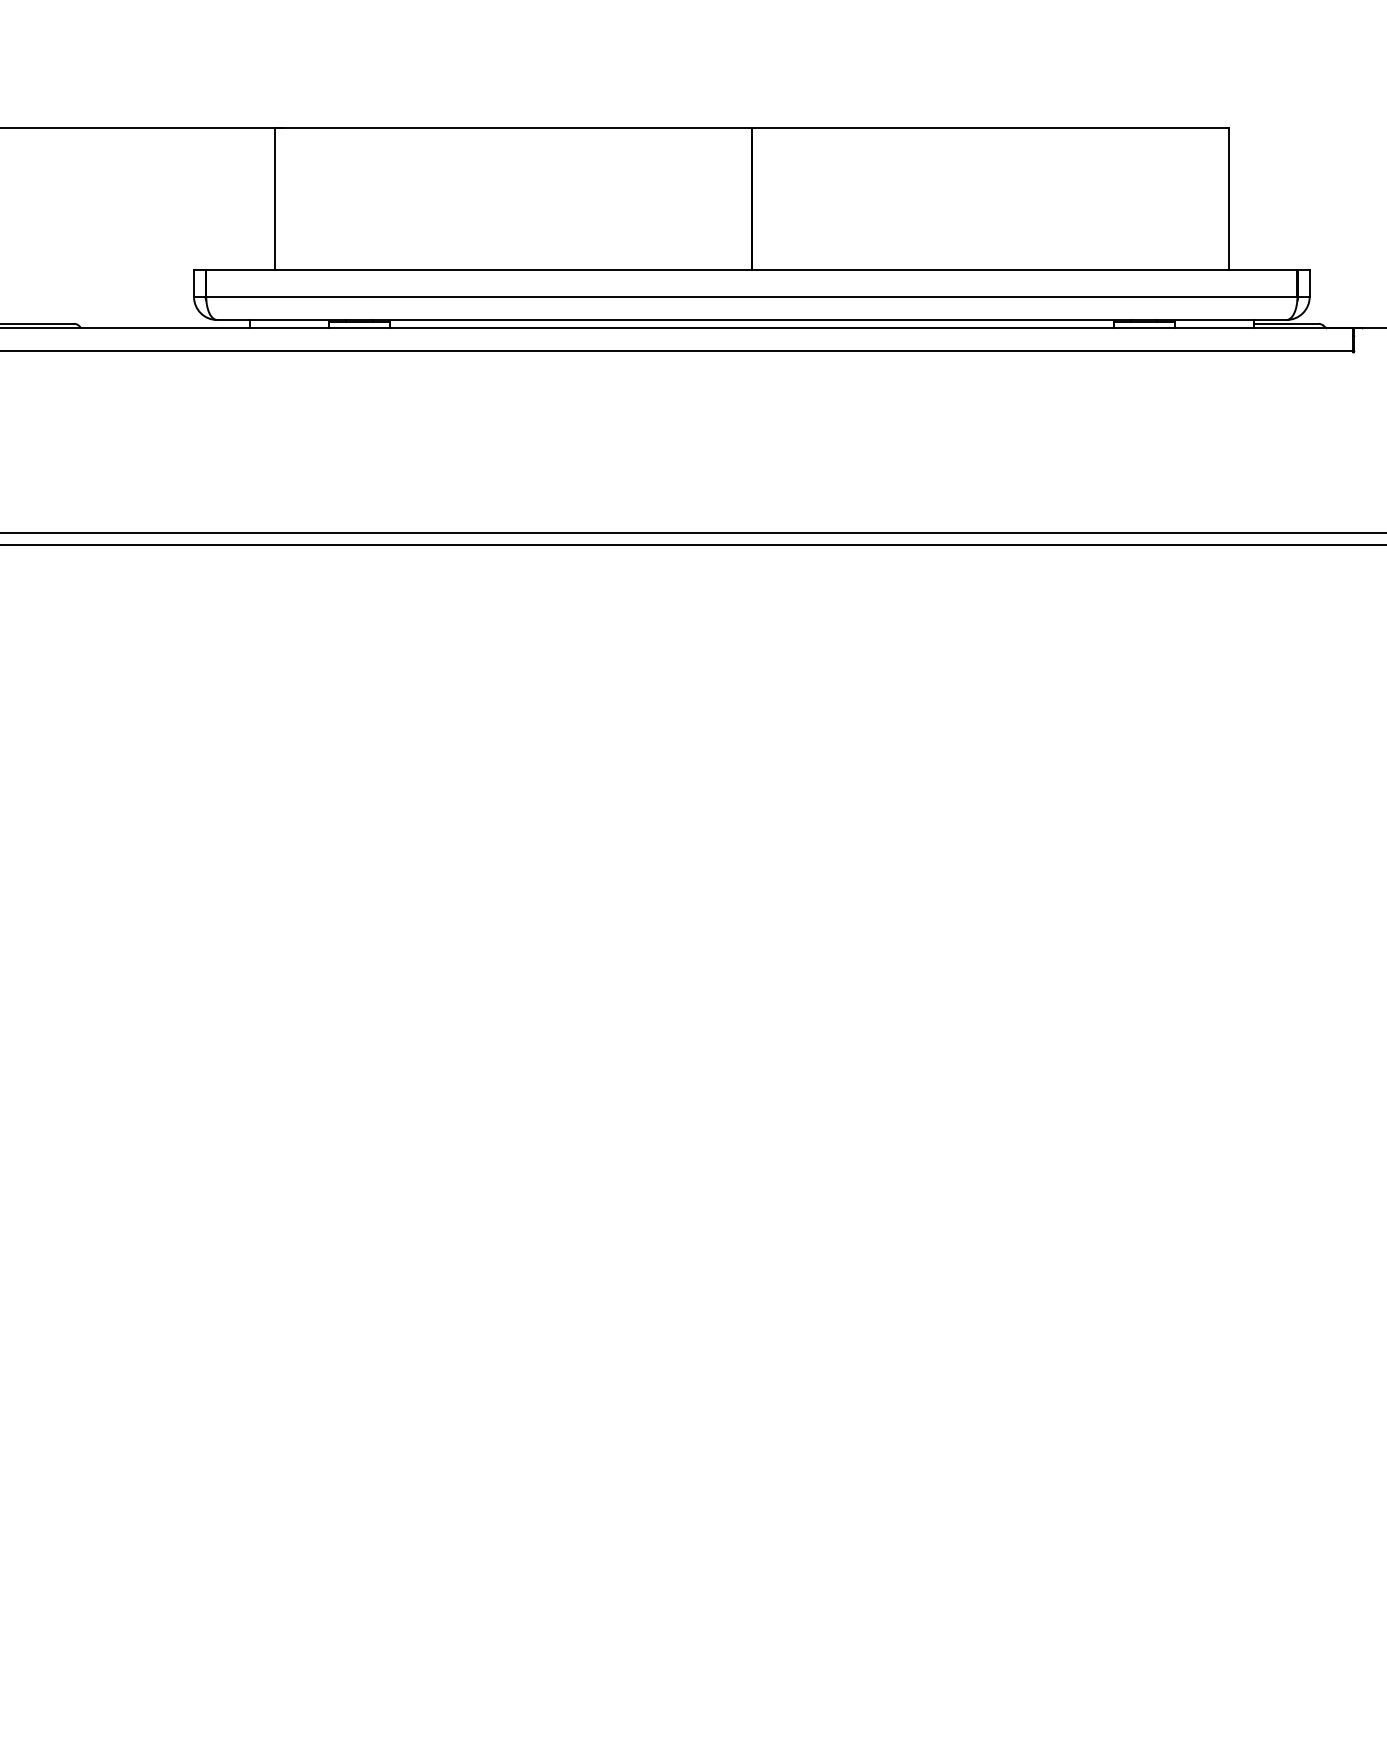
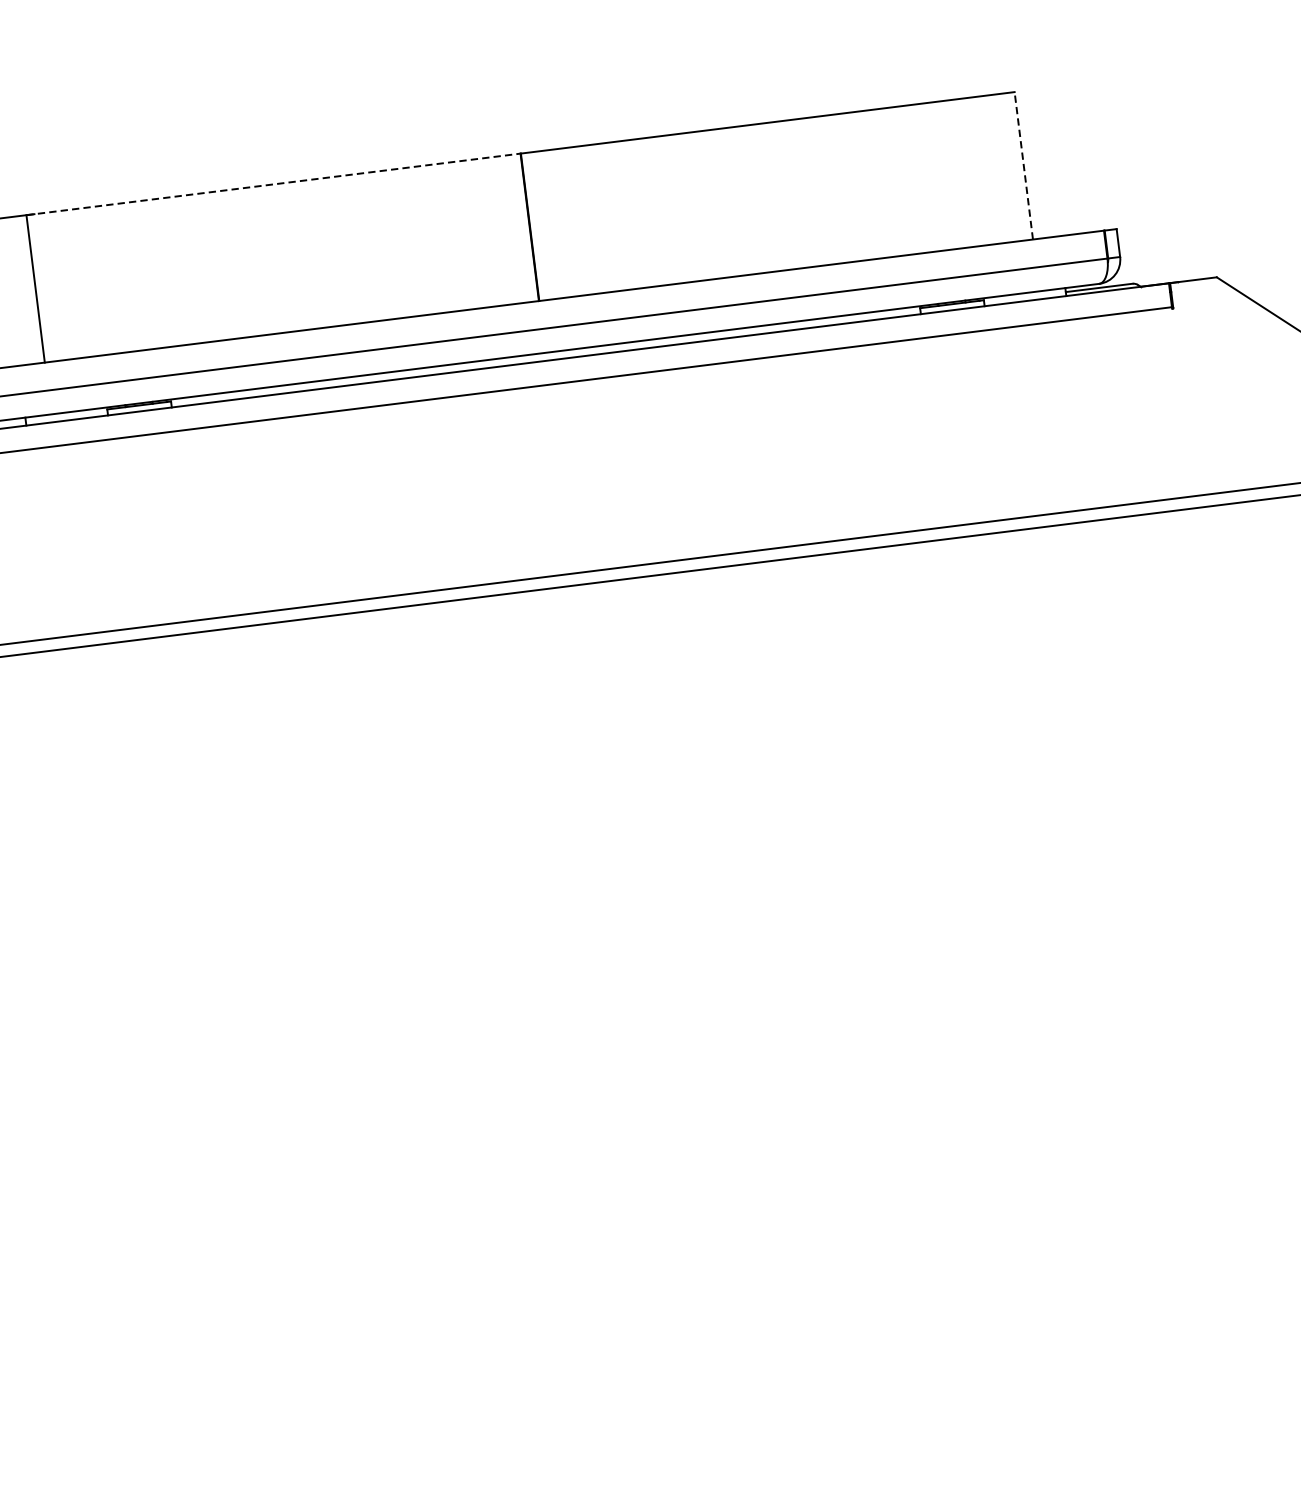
line: (513, 127) -> (273, 184), solid -> dashed
line: (1228, 198) -> (1023, 165), solid -> dashed

